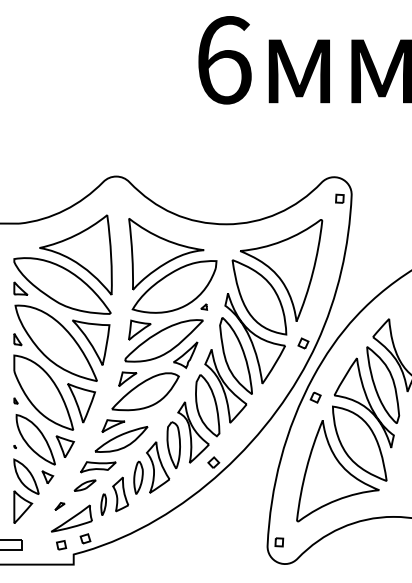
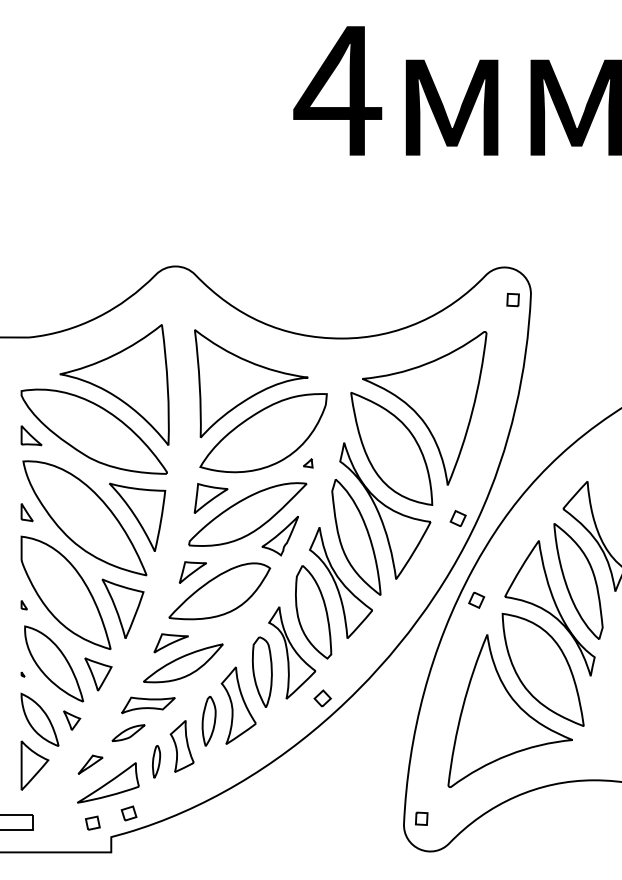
text: (223, 60) -> (337, 91), 6 -> 4
part: (59, 506) -> (89, 764), size x1.67

